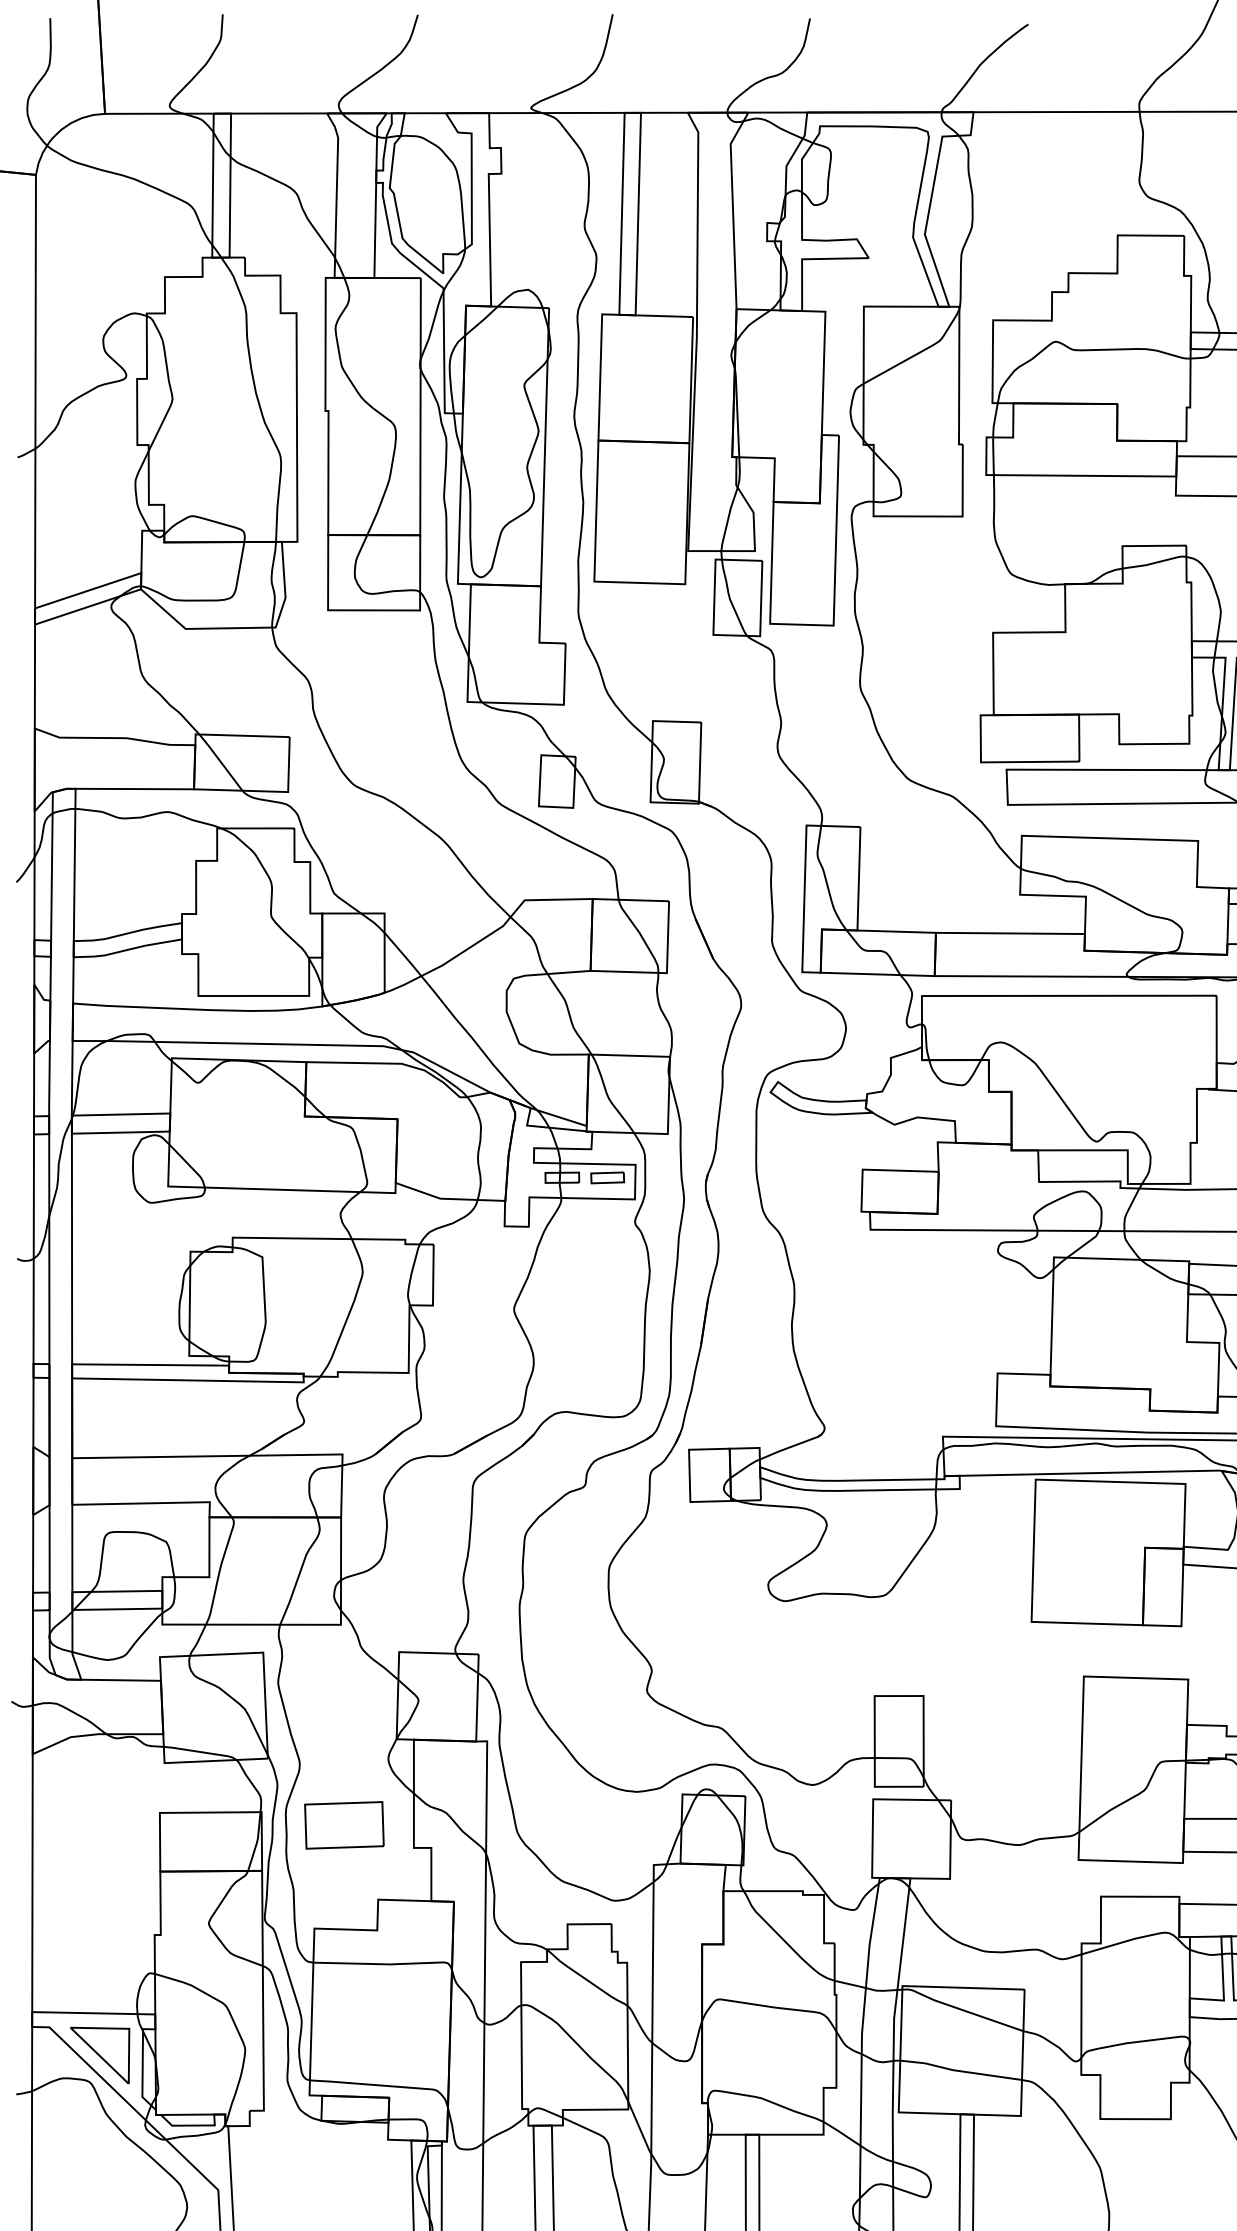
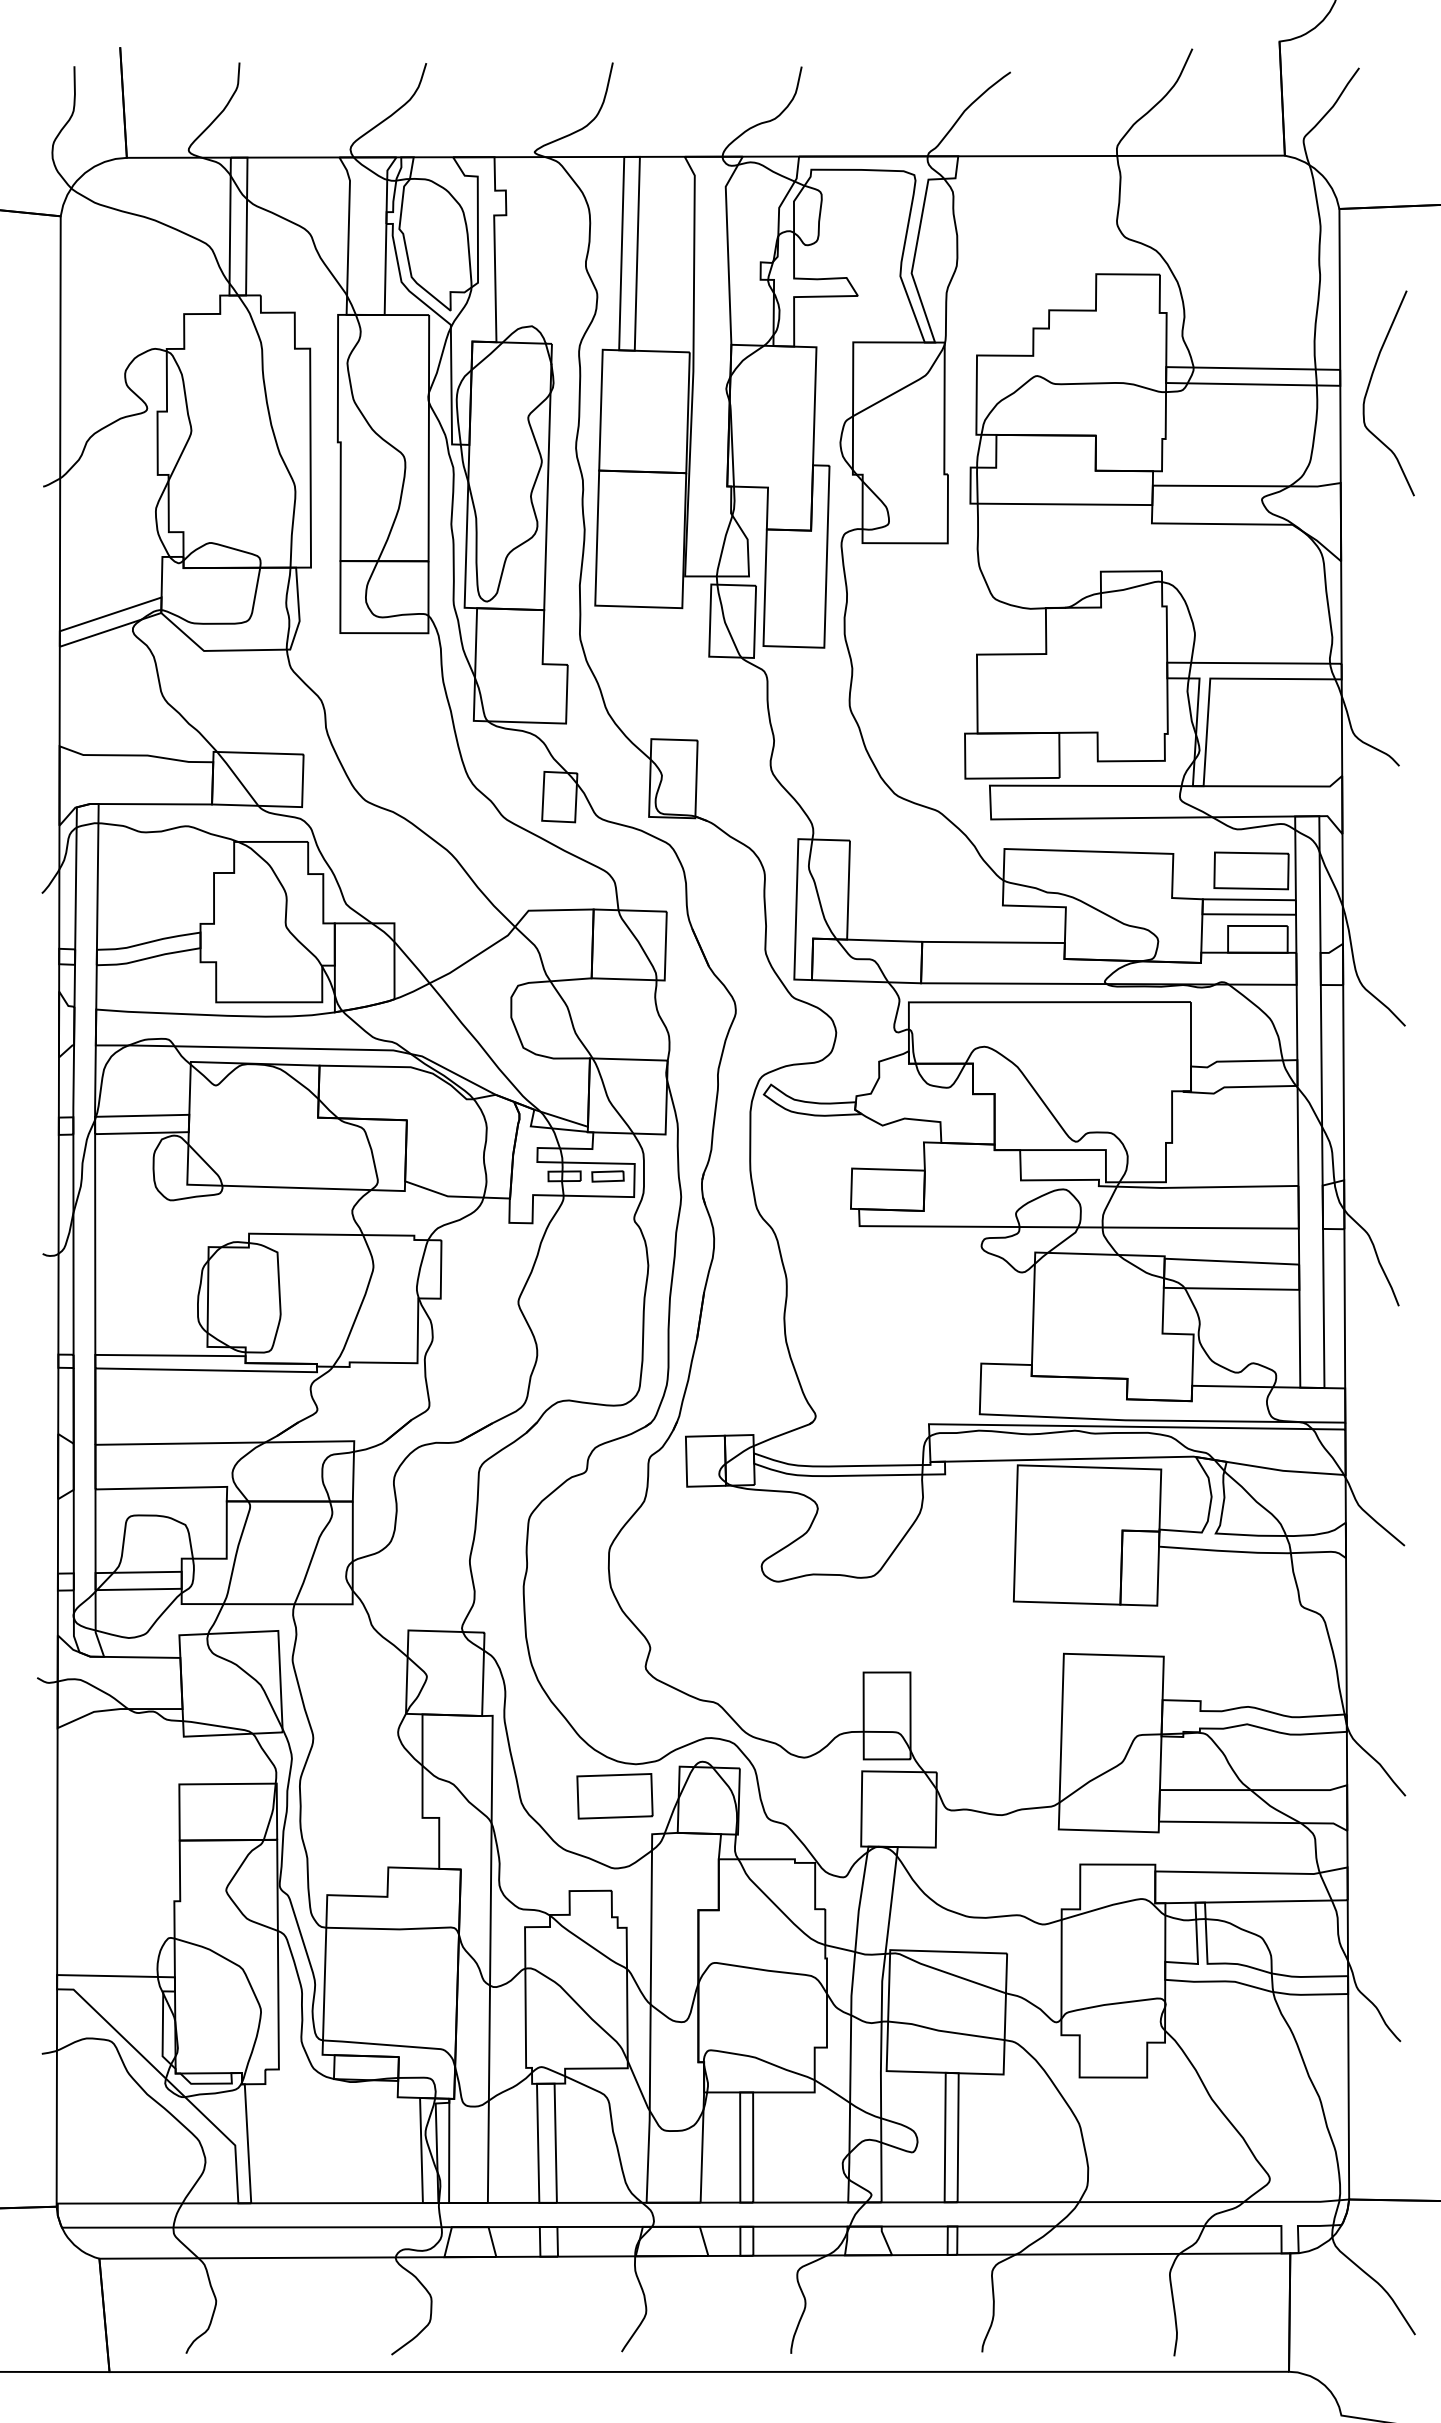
part: (343, 1825) -> (614, 1796), moved
part: (99, 2055) -> (121, 2016), removed

